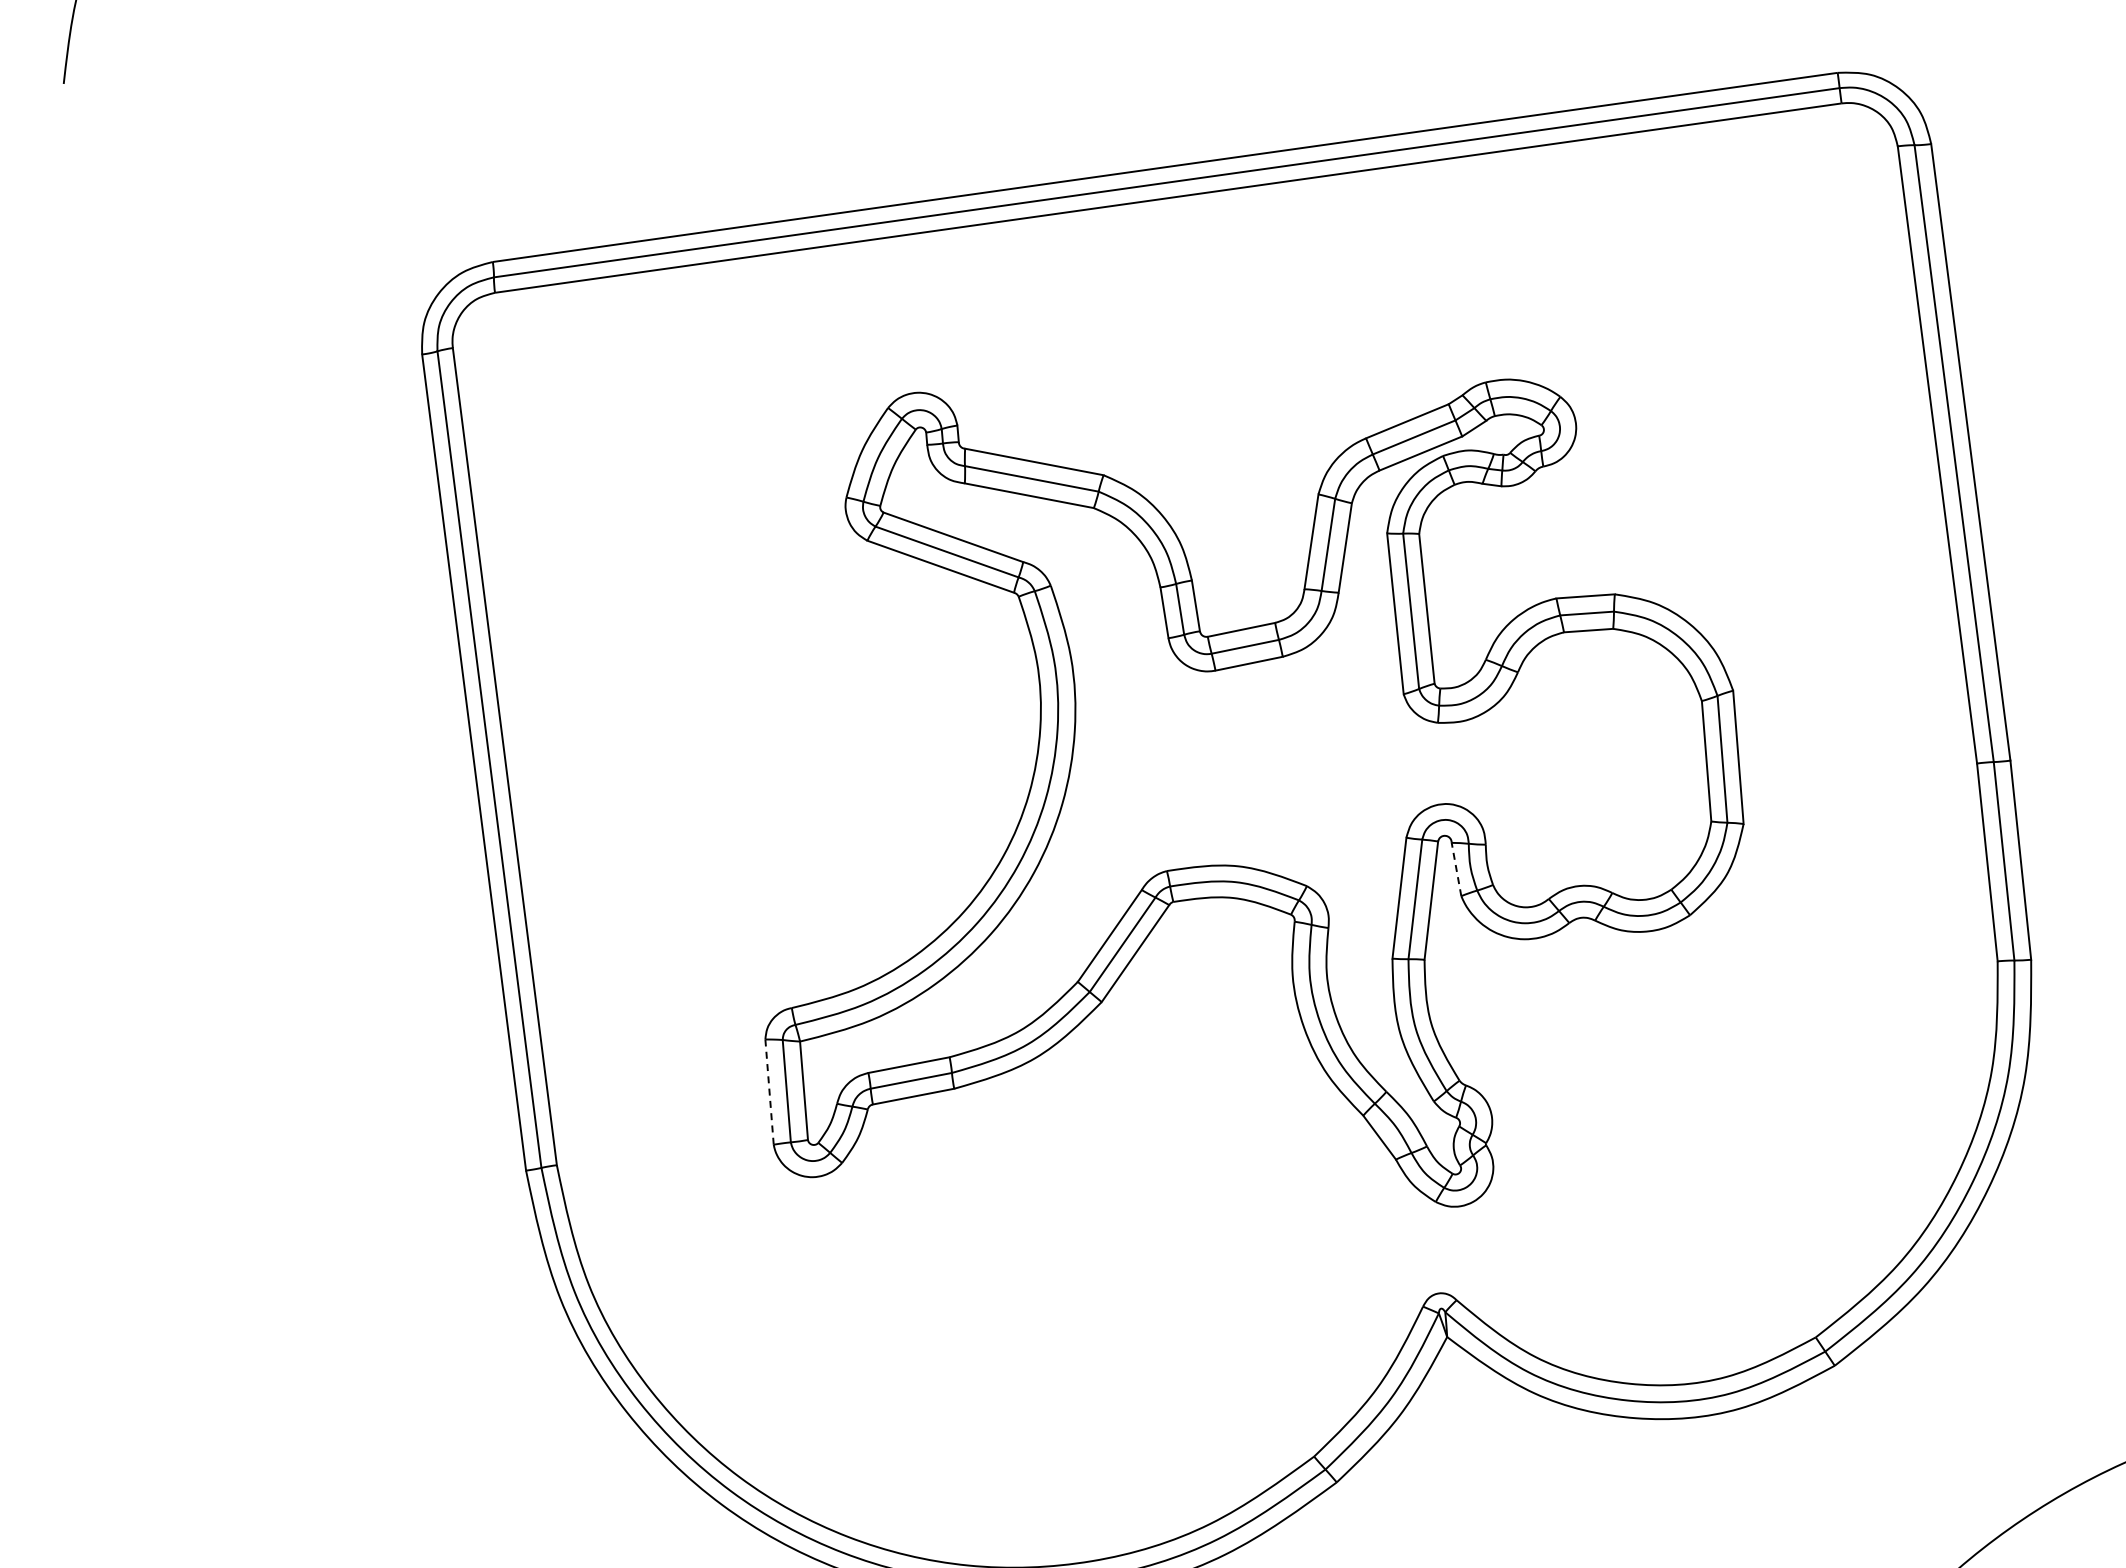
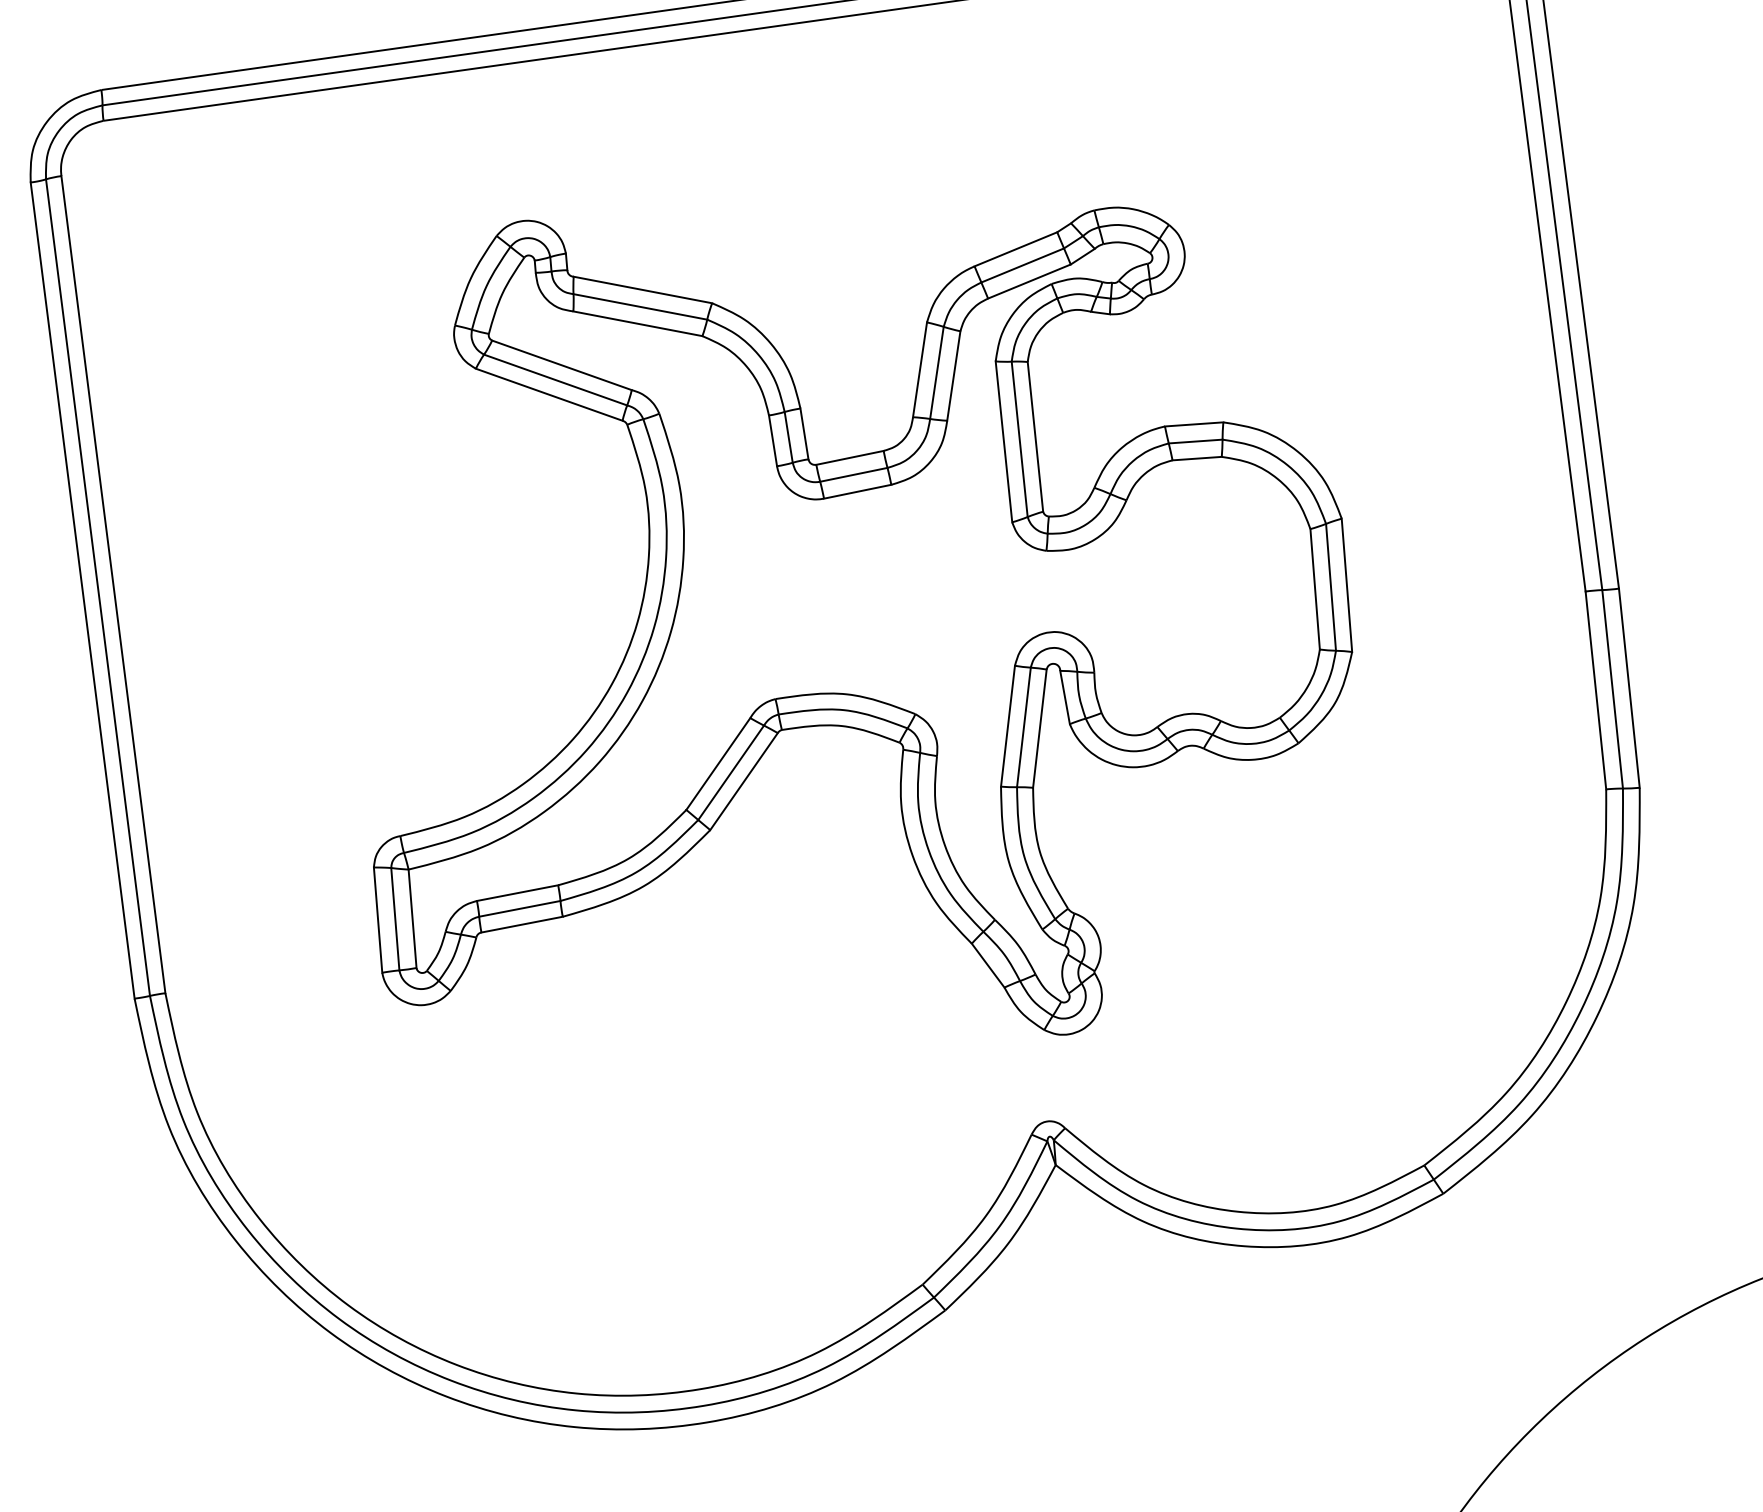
line: (1456, 869) -> (1065, 697), dashed -> solid
line: (769, 1092) -> (378, 920), dashed -> solid

